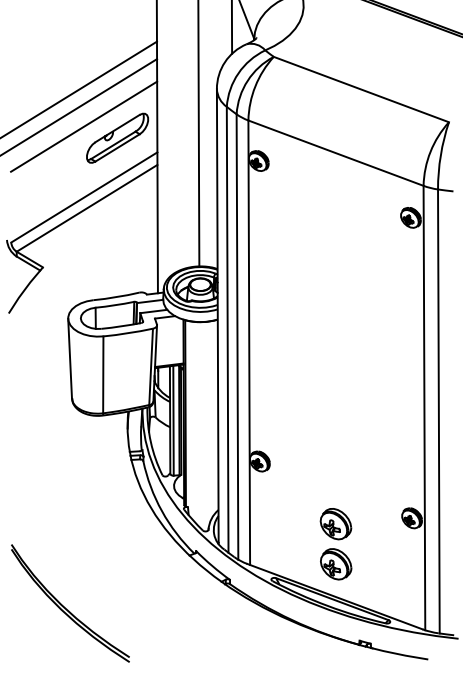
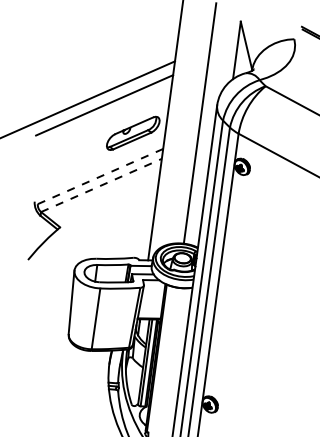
line: (84, 126) -> (108, 120), removed
line: (84, 197) -> (100, 176), solid -> dashed
line: (87, 208) -> (101, 185), solid -> dashed

